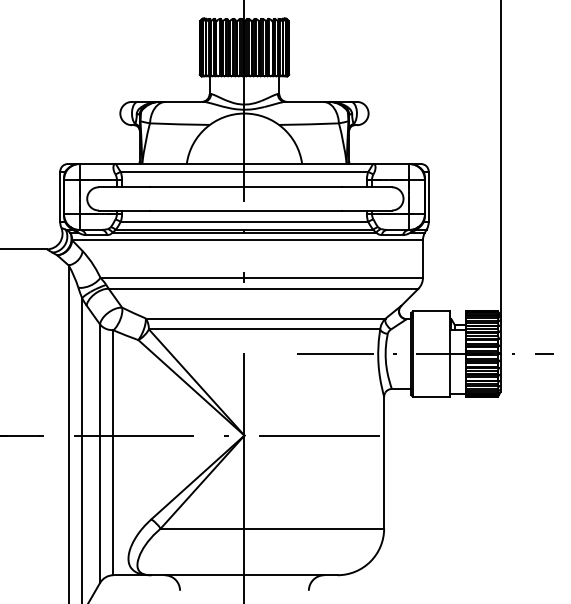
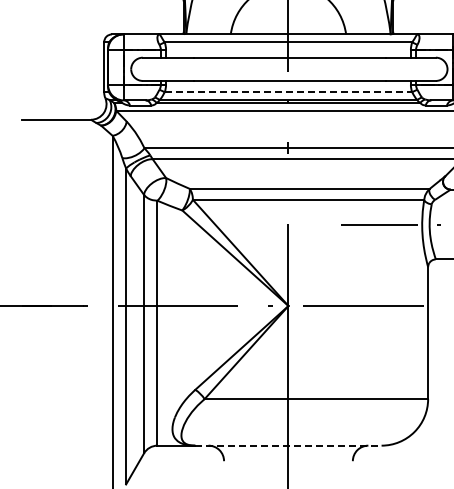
line: (244, 221) -> (288, 91), solid -> dashed
line: (244, 575) -> (288, 445), solid -> dashed

